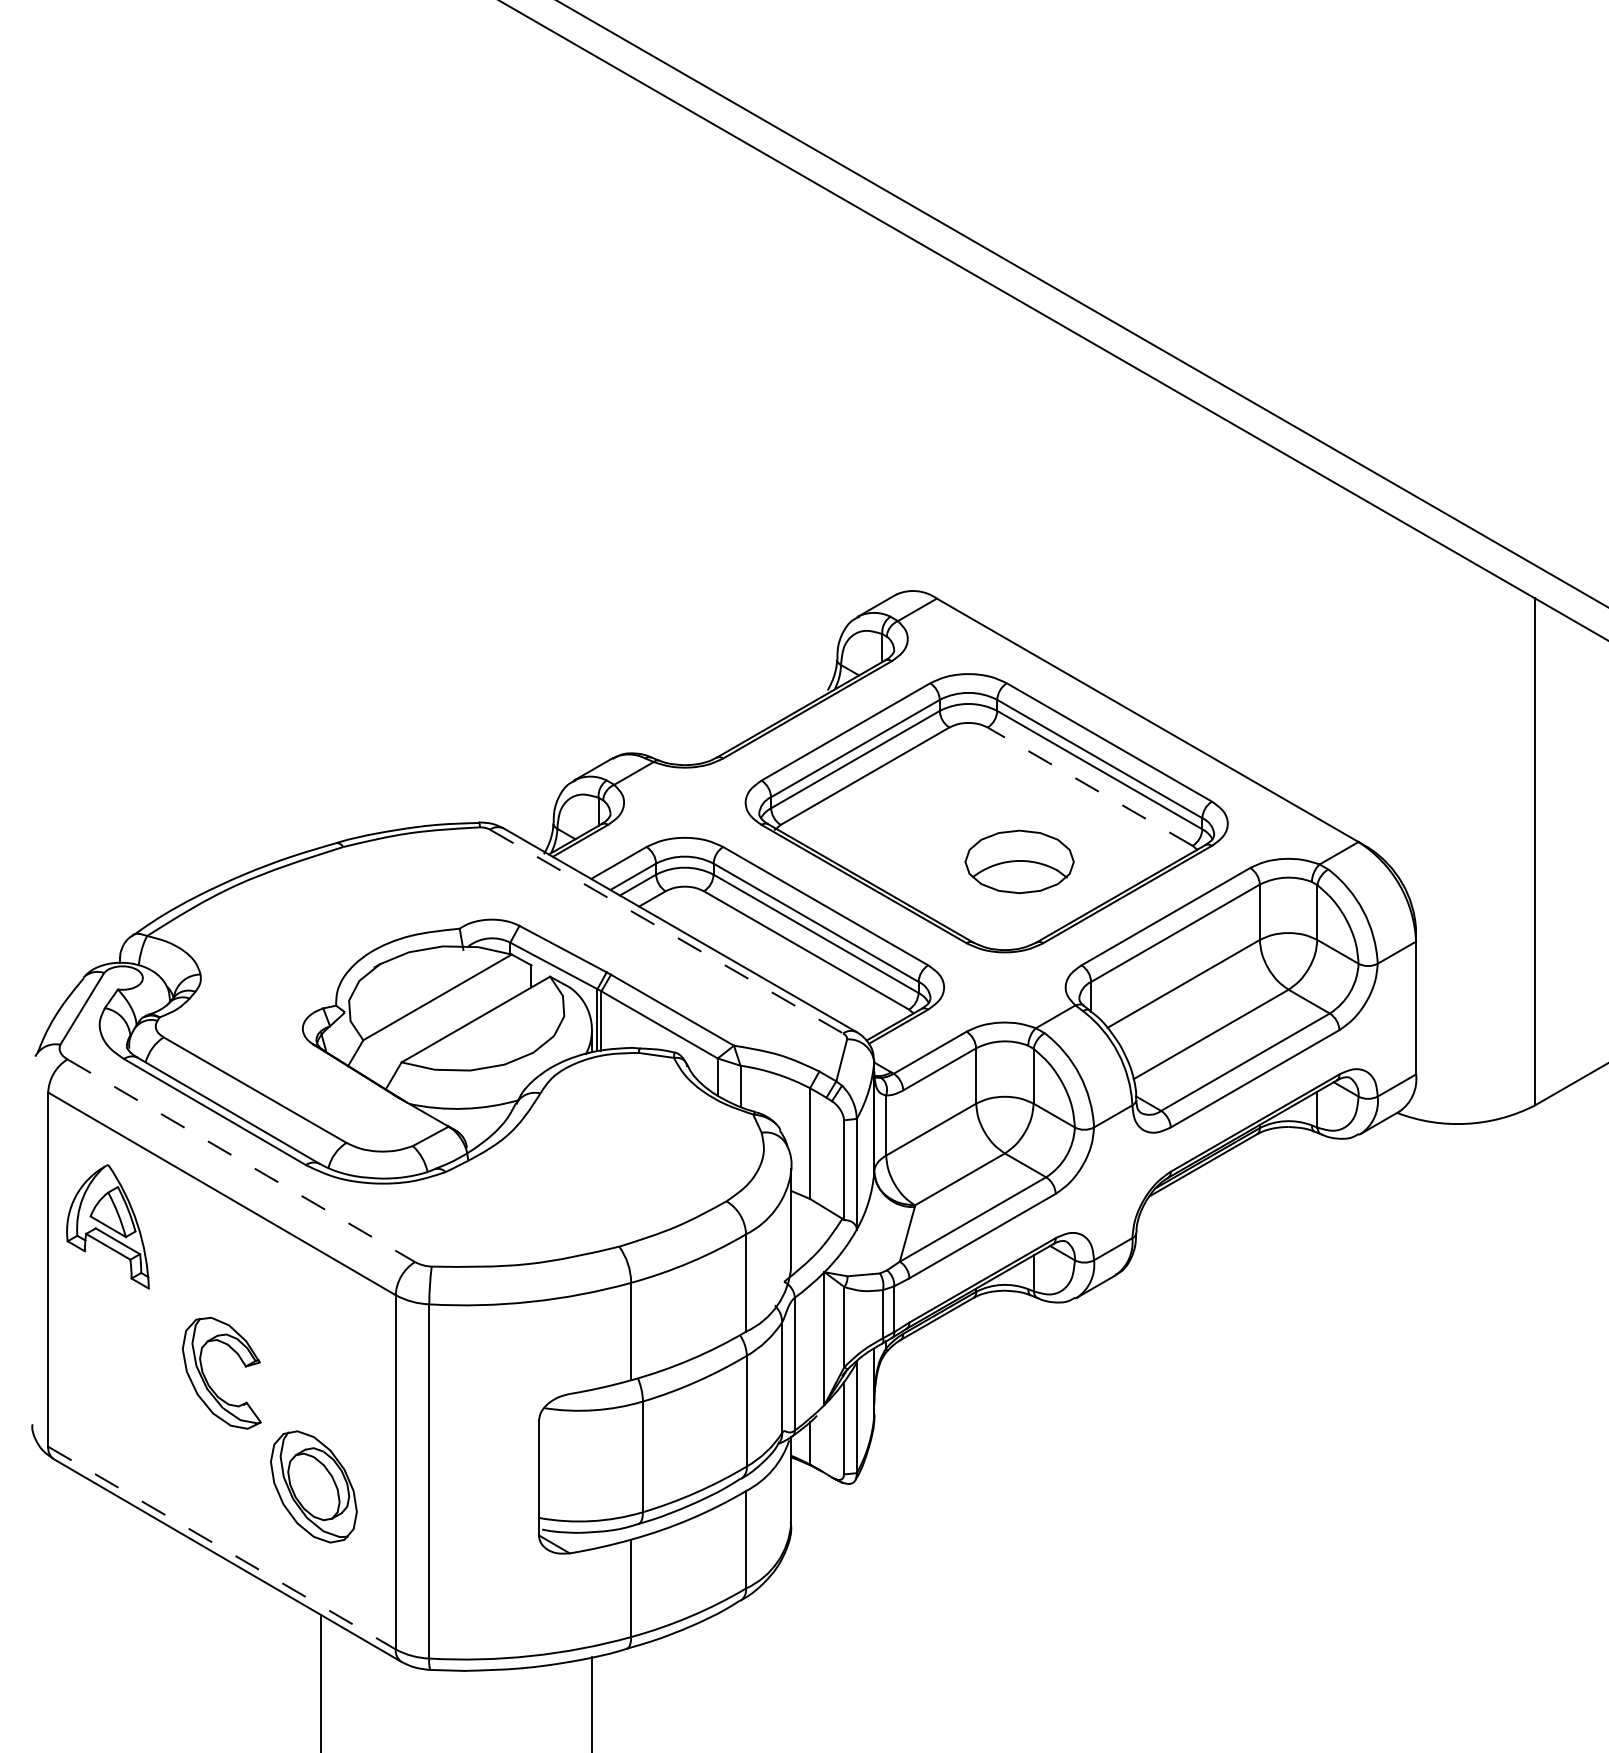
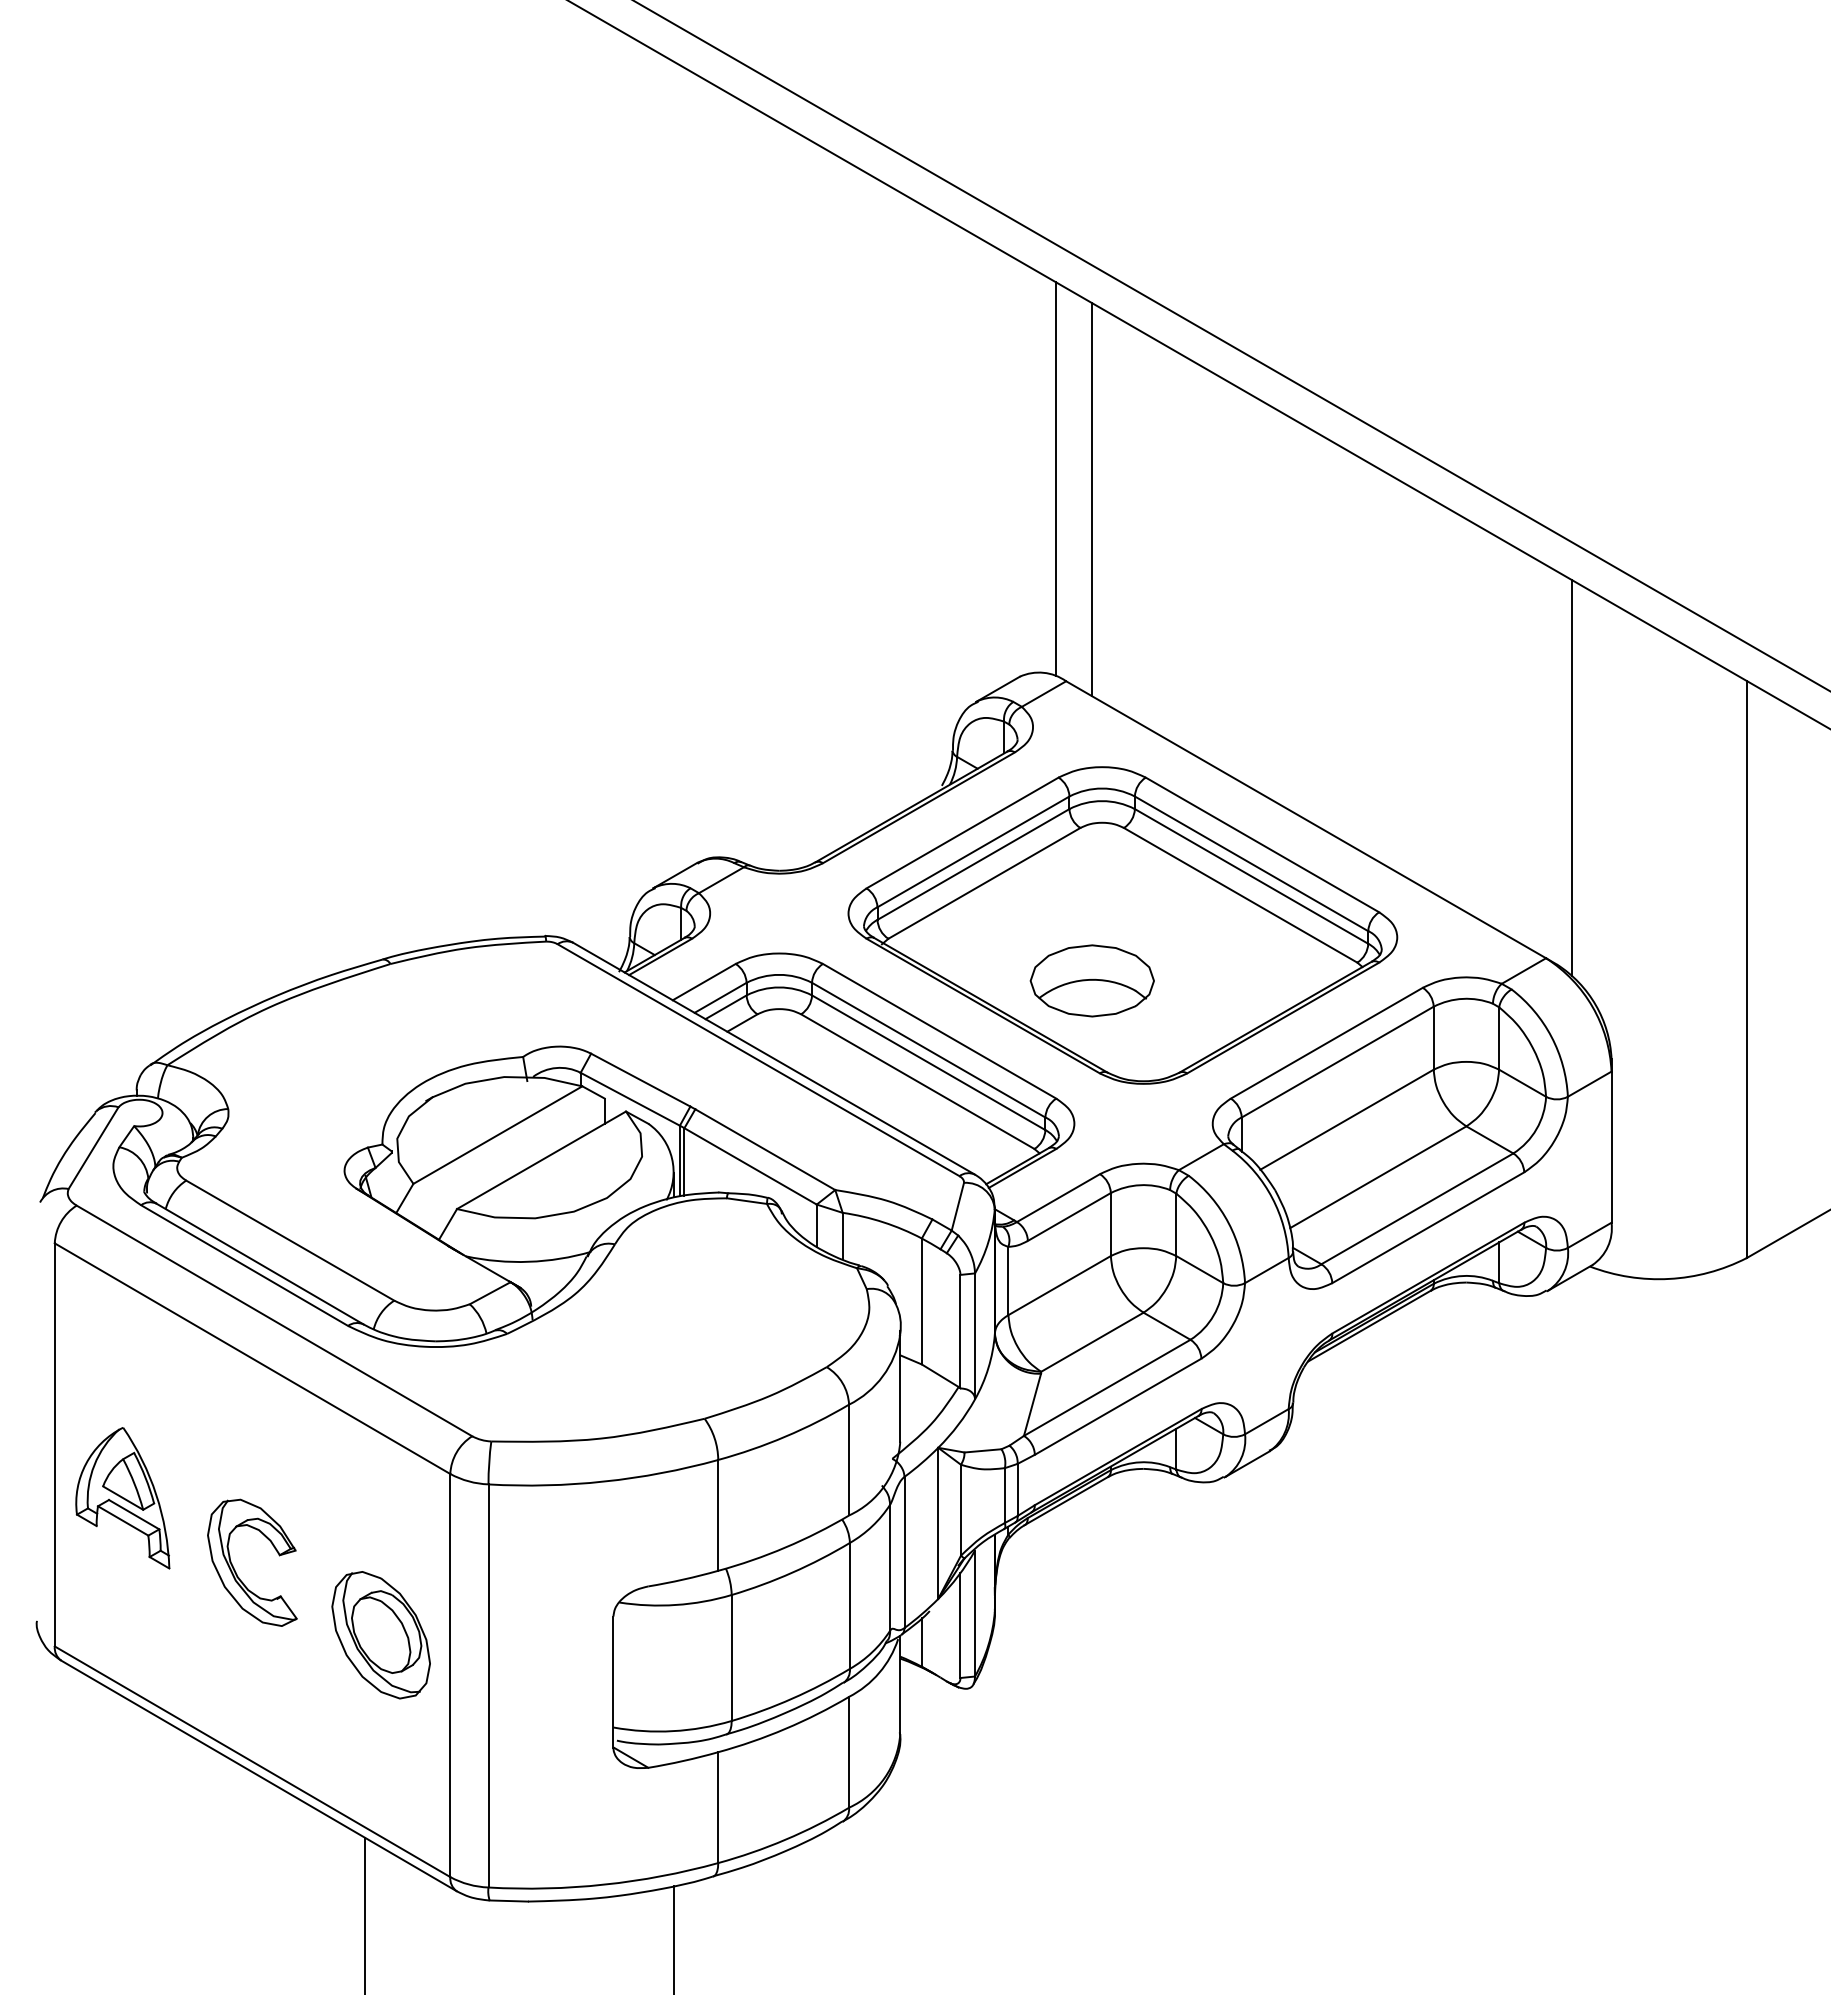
line: (928, 421) -> (1056, 479), added
line: (960, 438) -> (1092, 499), added
line: (1381, 683) -> (1572, 777), added
line: (1090, 786) -> (1240, 895), dashed -> solid
part: (1018, 861) -> (1091, 980), moved
line: (667, 931) -> (759, 1060), dashed -> solid
line: (241, 1160) -> (274, 1320), dashed -> solid
part: (107, 1227) -> (122, 1498), moved
part: (313, 1487) -> (380, 1635), moved
line: (221, 1547) -> (252, 1761), dashed -> solid

